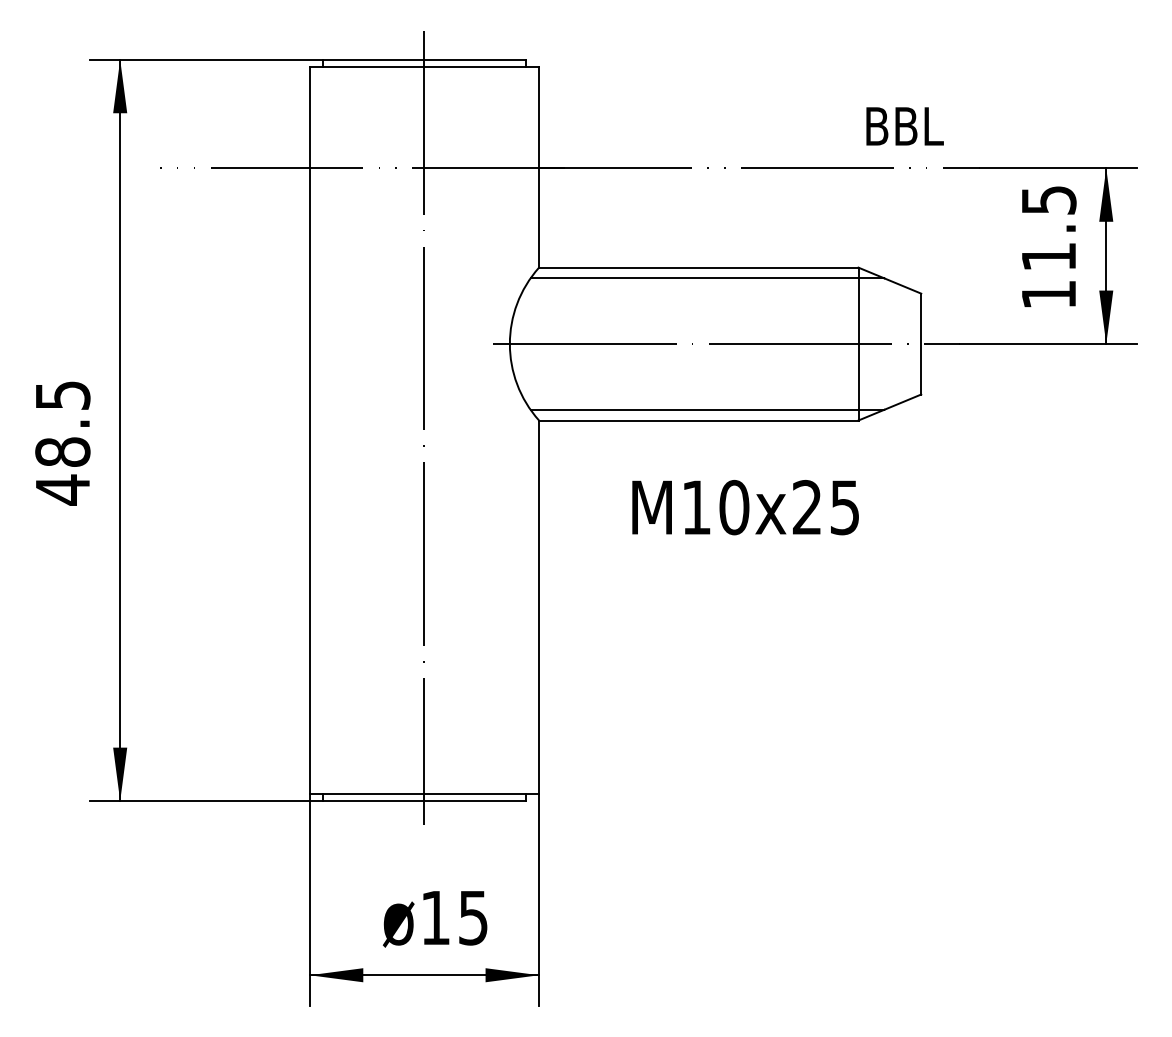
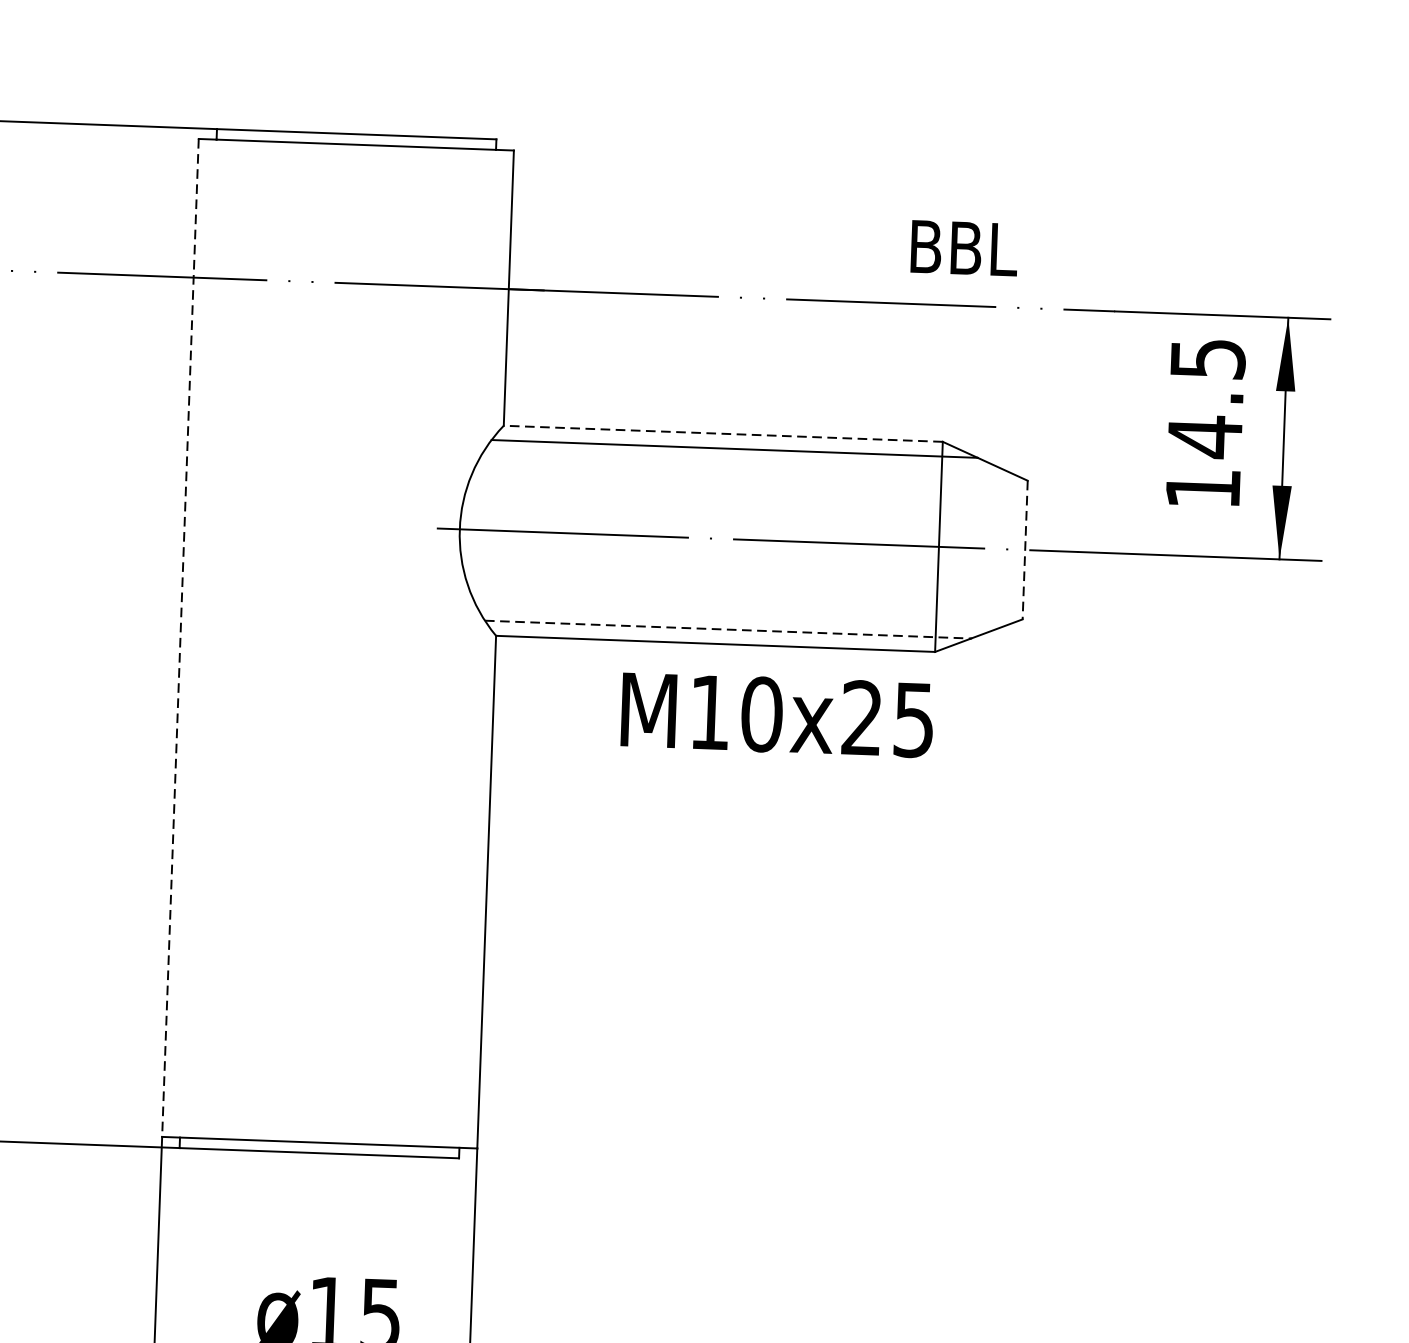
text: (904, 126) -> (963, 248), moved
text: (1048, 256) -> (1204, 436), 11.5 -> 14.5
line: (698, 267) -> (722, 433), solid -> dashed
line: (921, 344) -> (1025, 550), solid -> dashed
line: (707, 409) -> (728, 629), solid -> dashed
line: (424, 428) -> (338, 641), removed
line: (309, 430) -> (180, 637), solid -> dashed
text: (745, 507) -> (777, 714), moved

